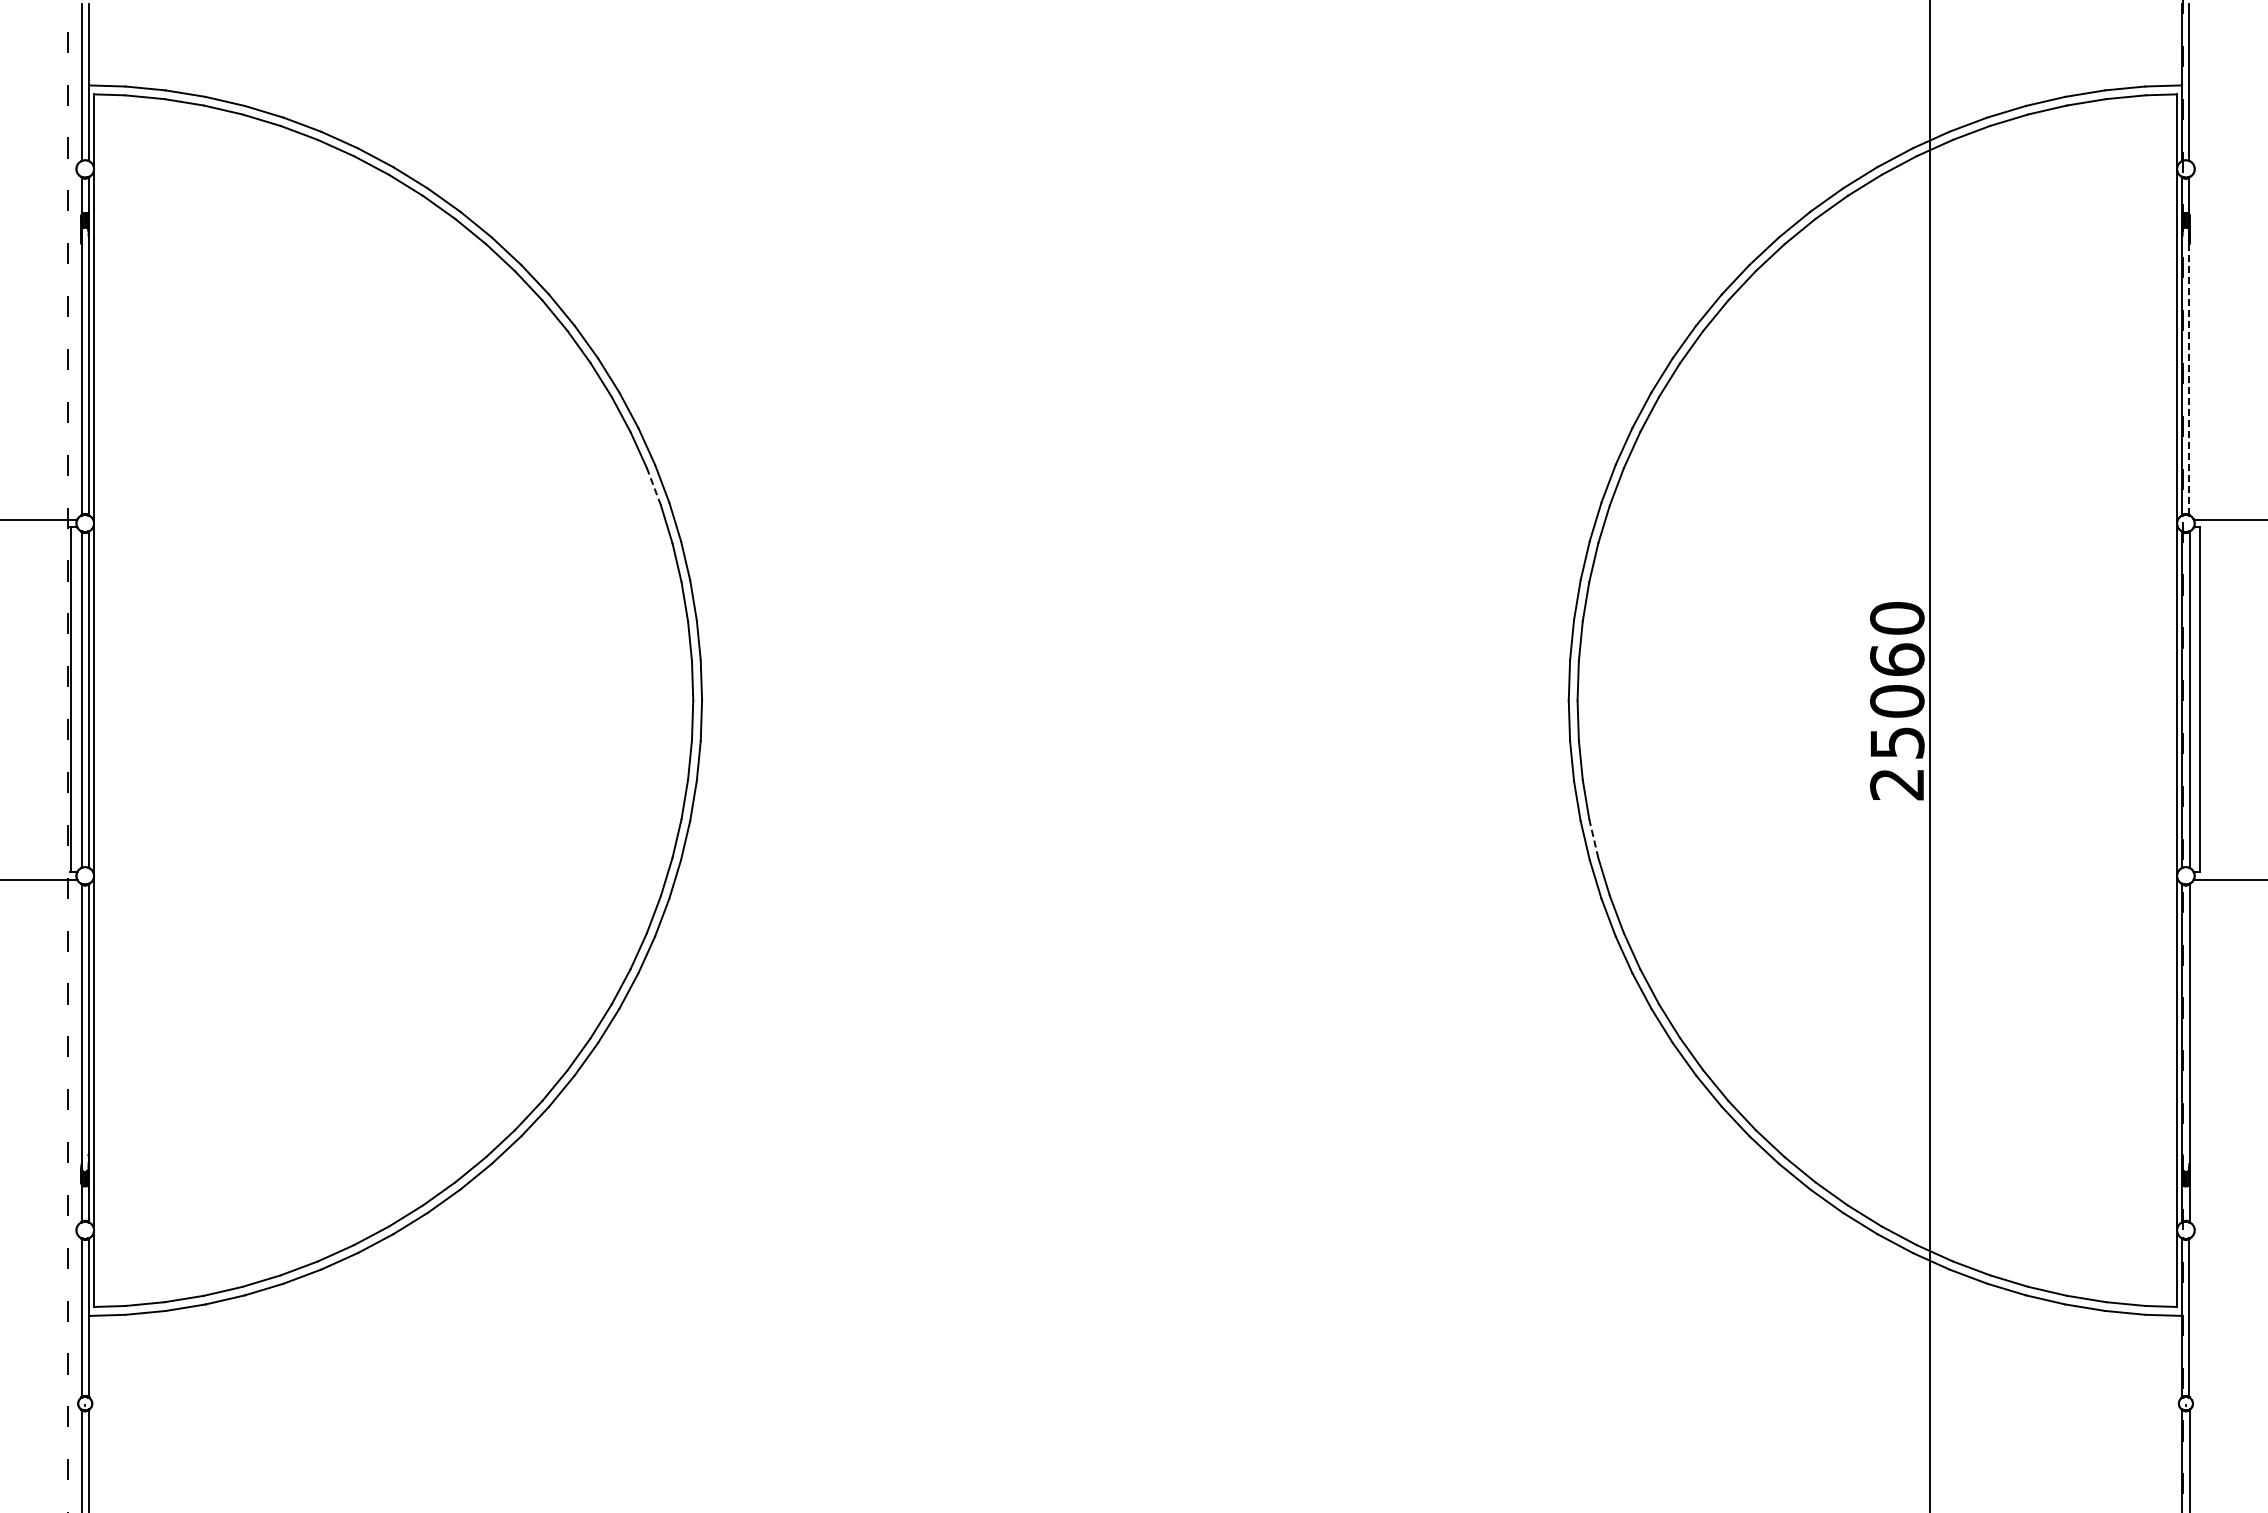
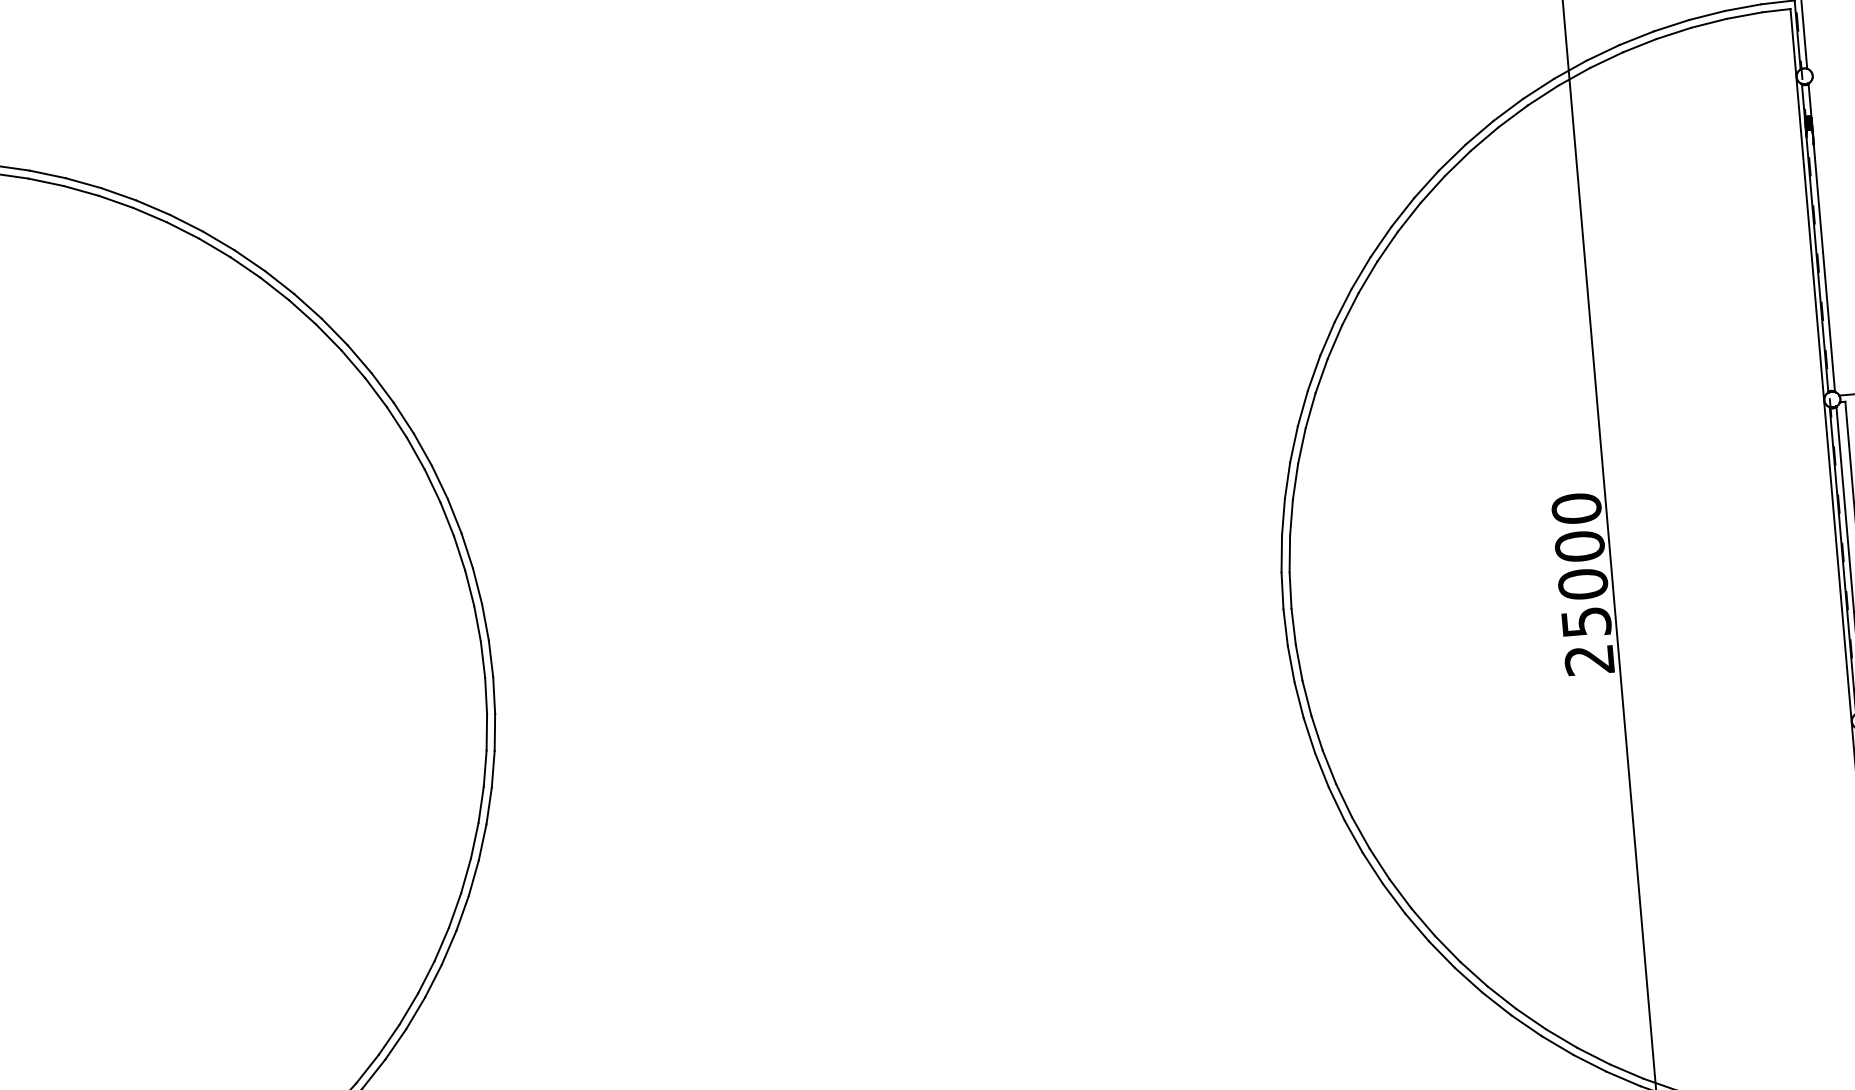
line: (2189, 379) -> (1824, 268), dashed -> solid
line: (653, 486) -> (432, 485), dashed -> solid
text: (1897, 659) -> (1580, 546), 25060 -> 25000
line: (1593, 838) -> (1316, 733), dashed -> solid

